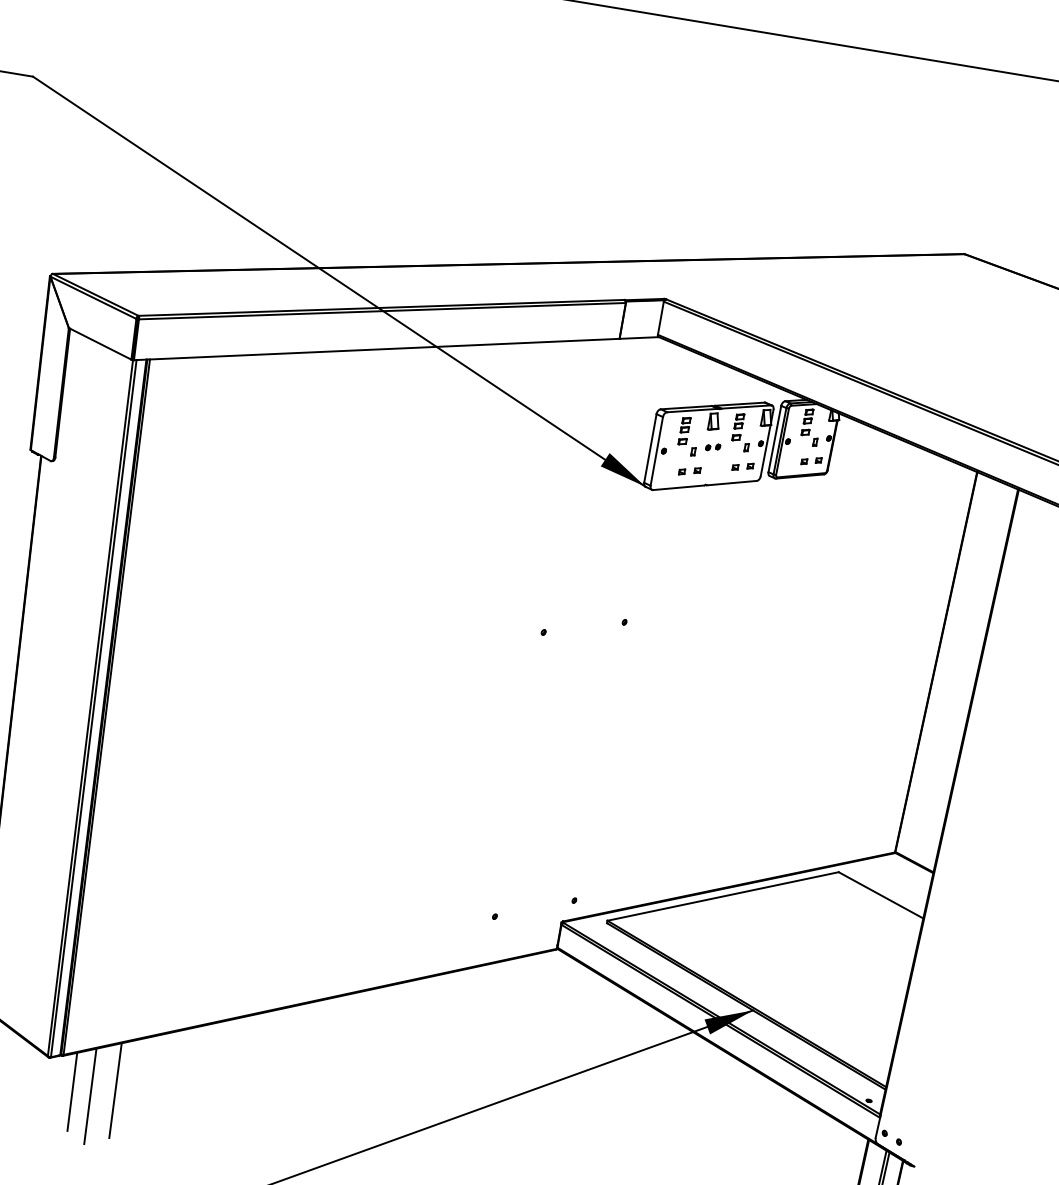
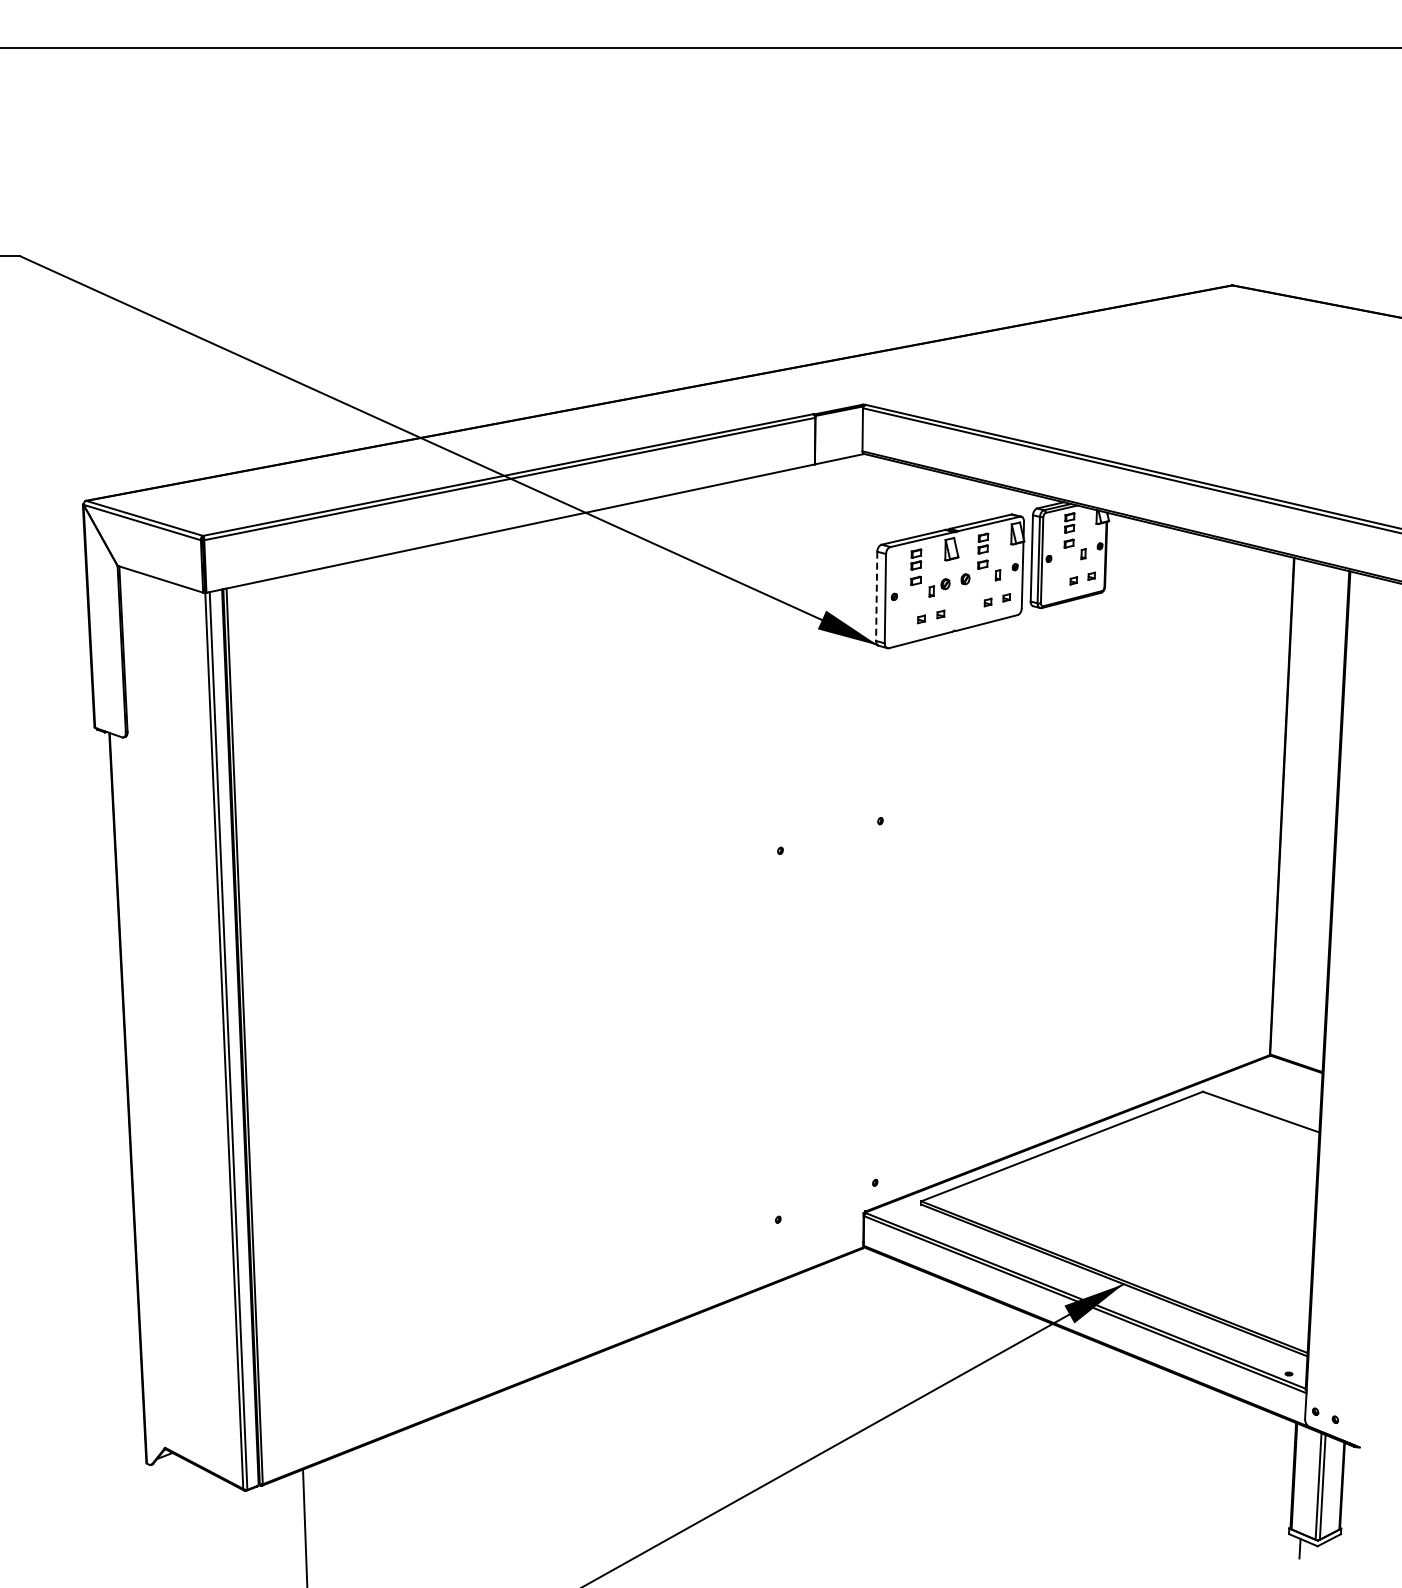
part: (713, 447) -> (955, 581), size x1.6
line: (650, 448) -> (876, 596), solid -> dashed
line: (115, 1090) -> (335, 1518), removed
line: (72, 1091) -> (281, 1528), removed

